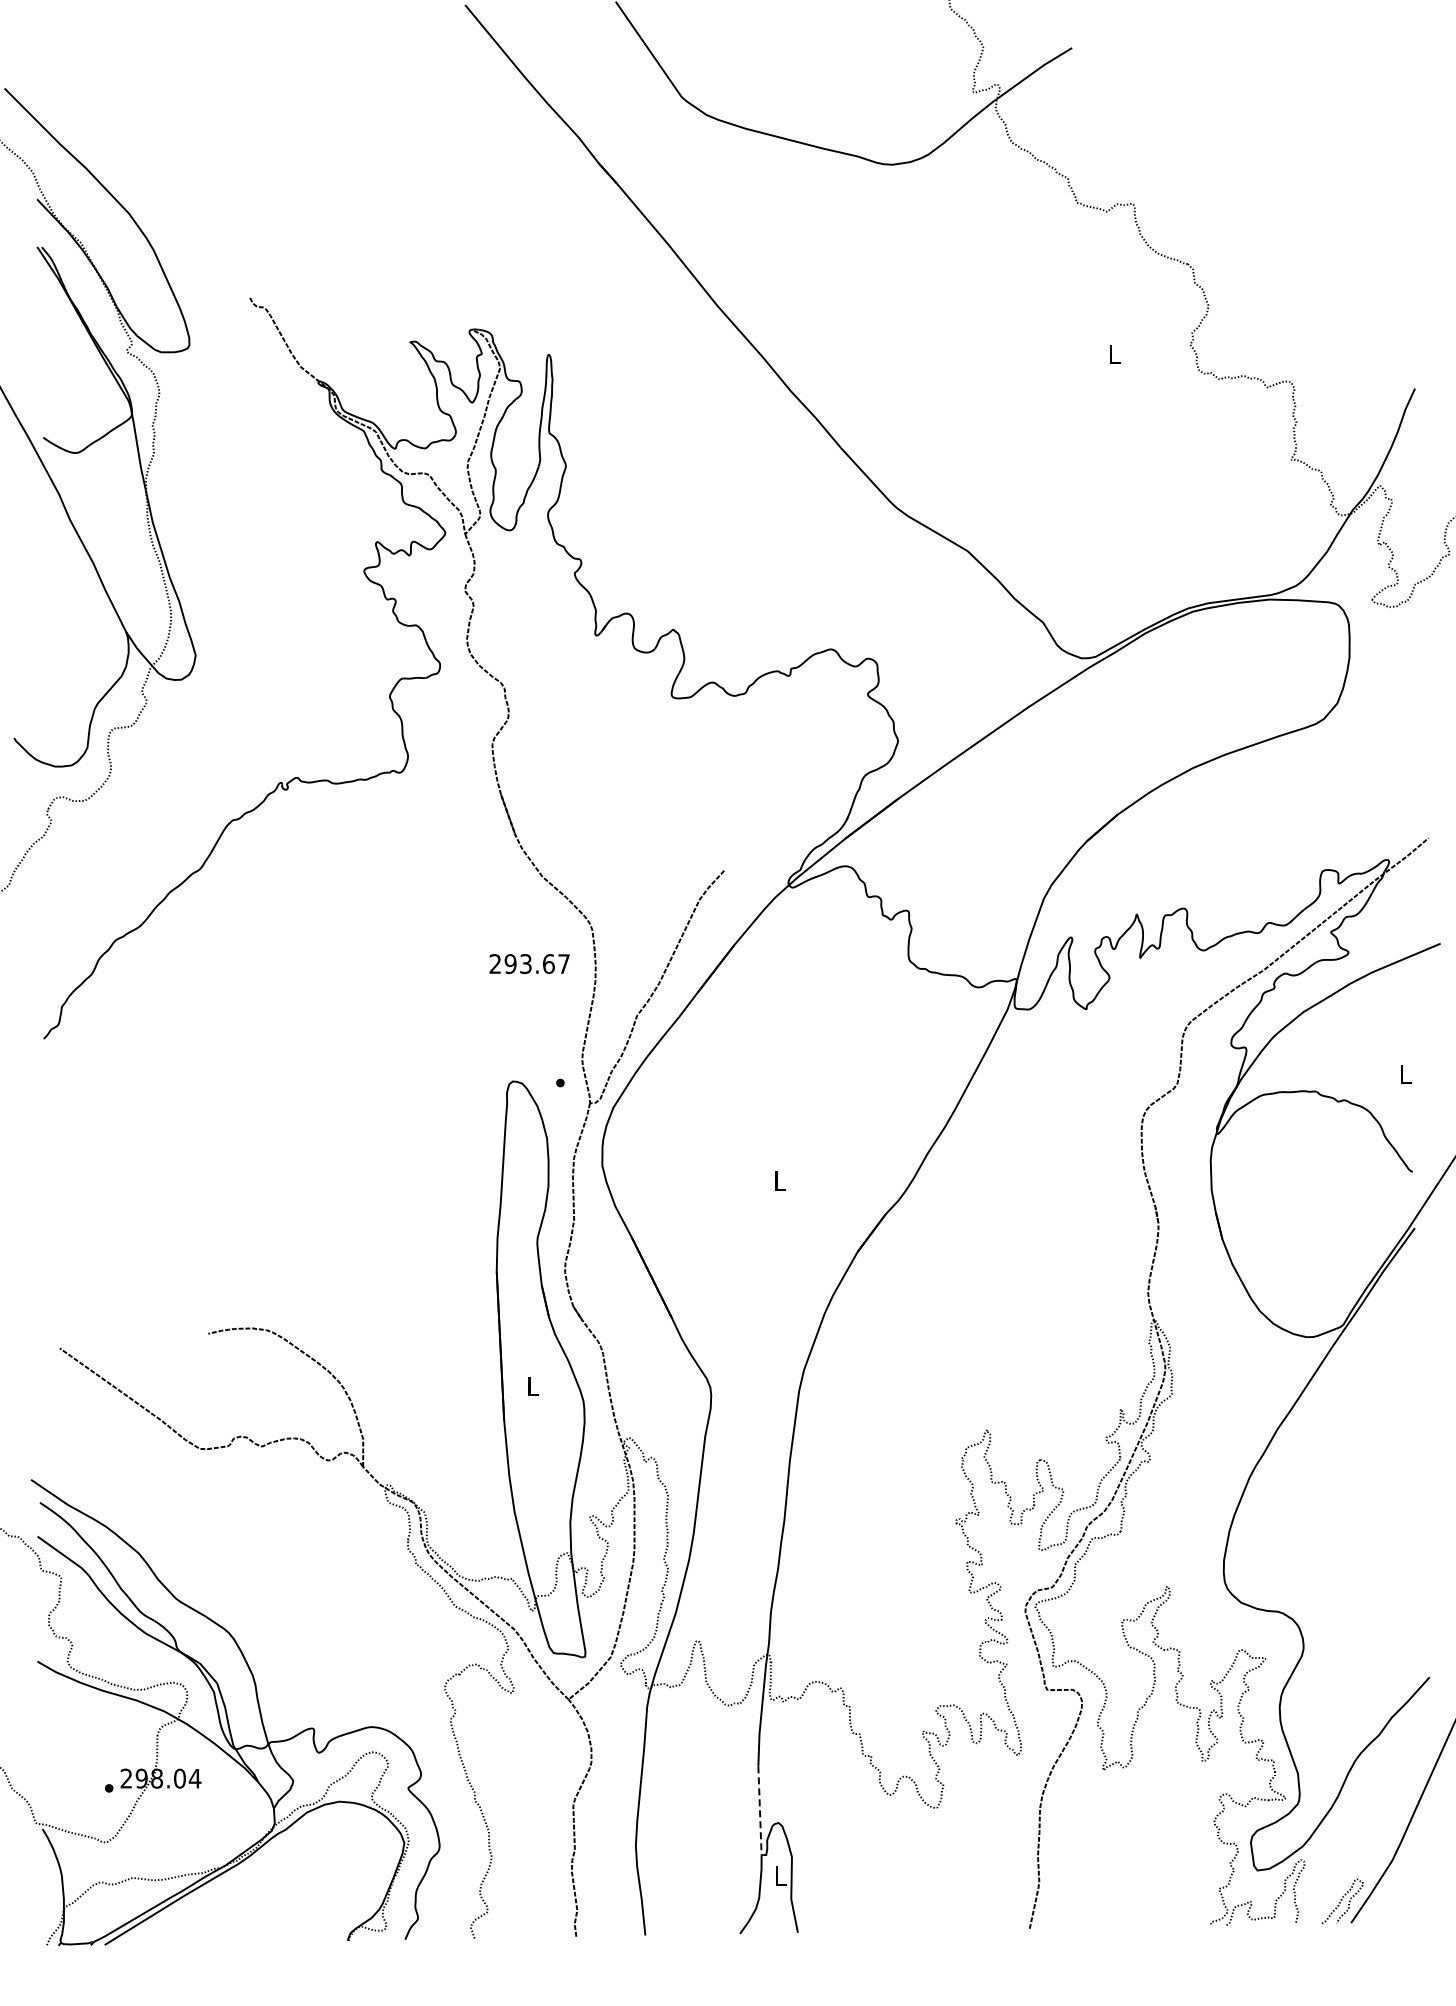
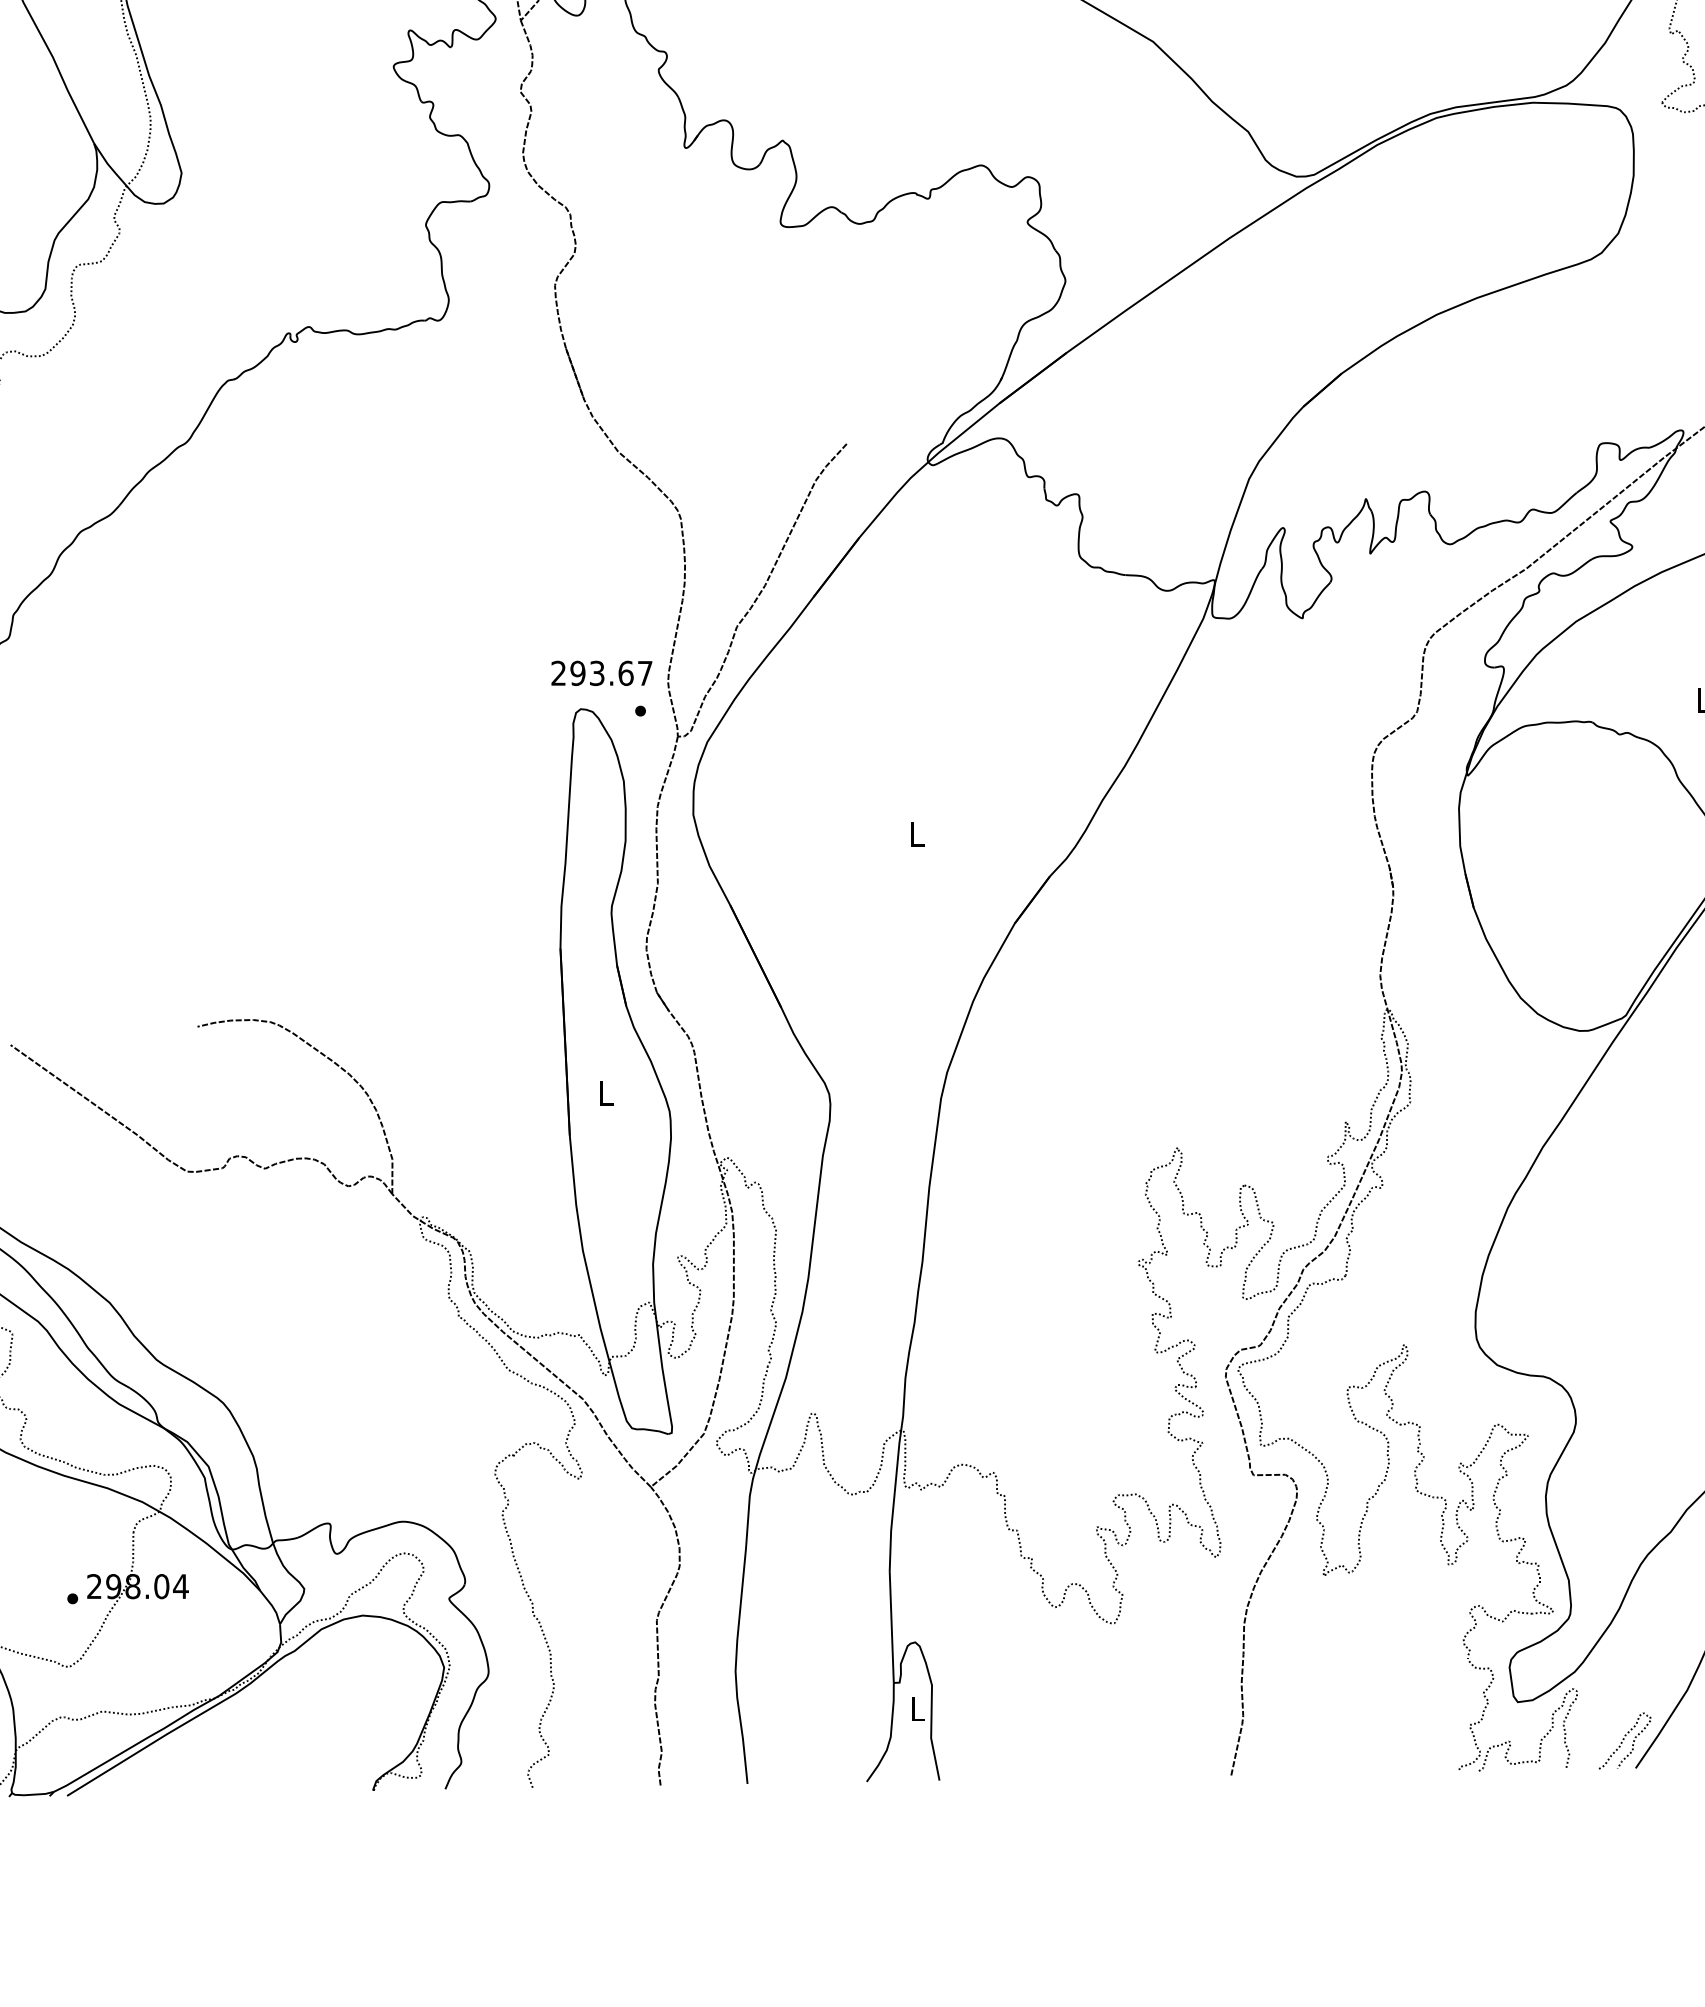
text: (529, 964) -> (601, 673), moved
line: (760, 1811) -> (892, 1627), dashed -> solid

